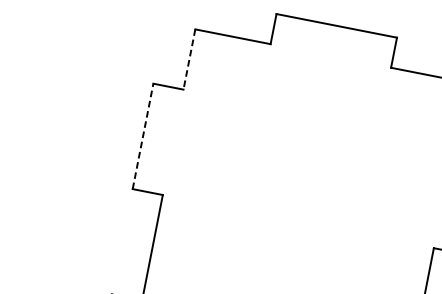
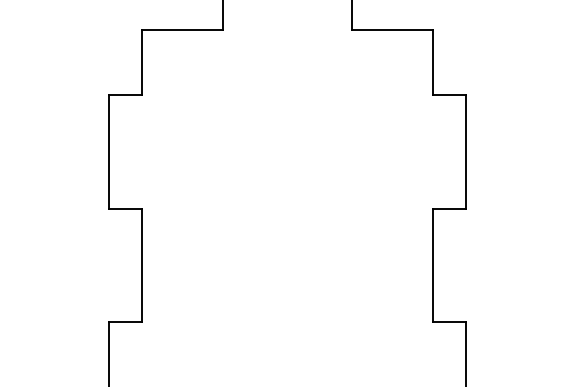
line: (189, 60) -> (141, 63), dashed -> solid
line: (143, 136) -> (109, 152), dashed -> solid

